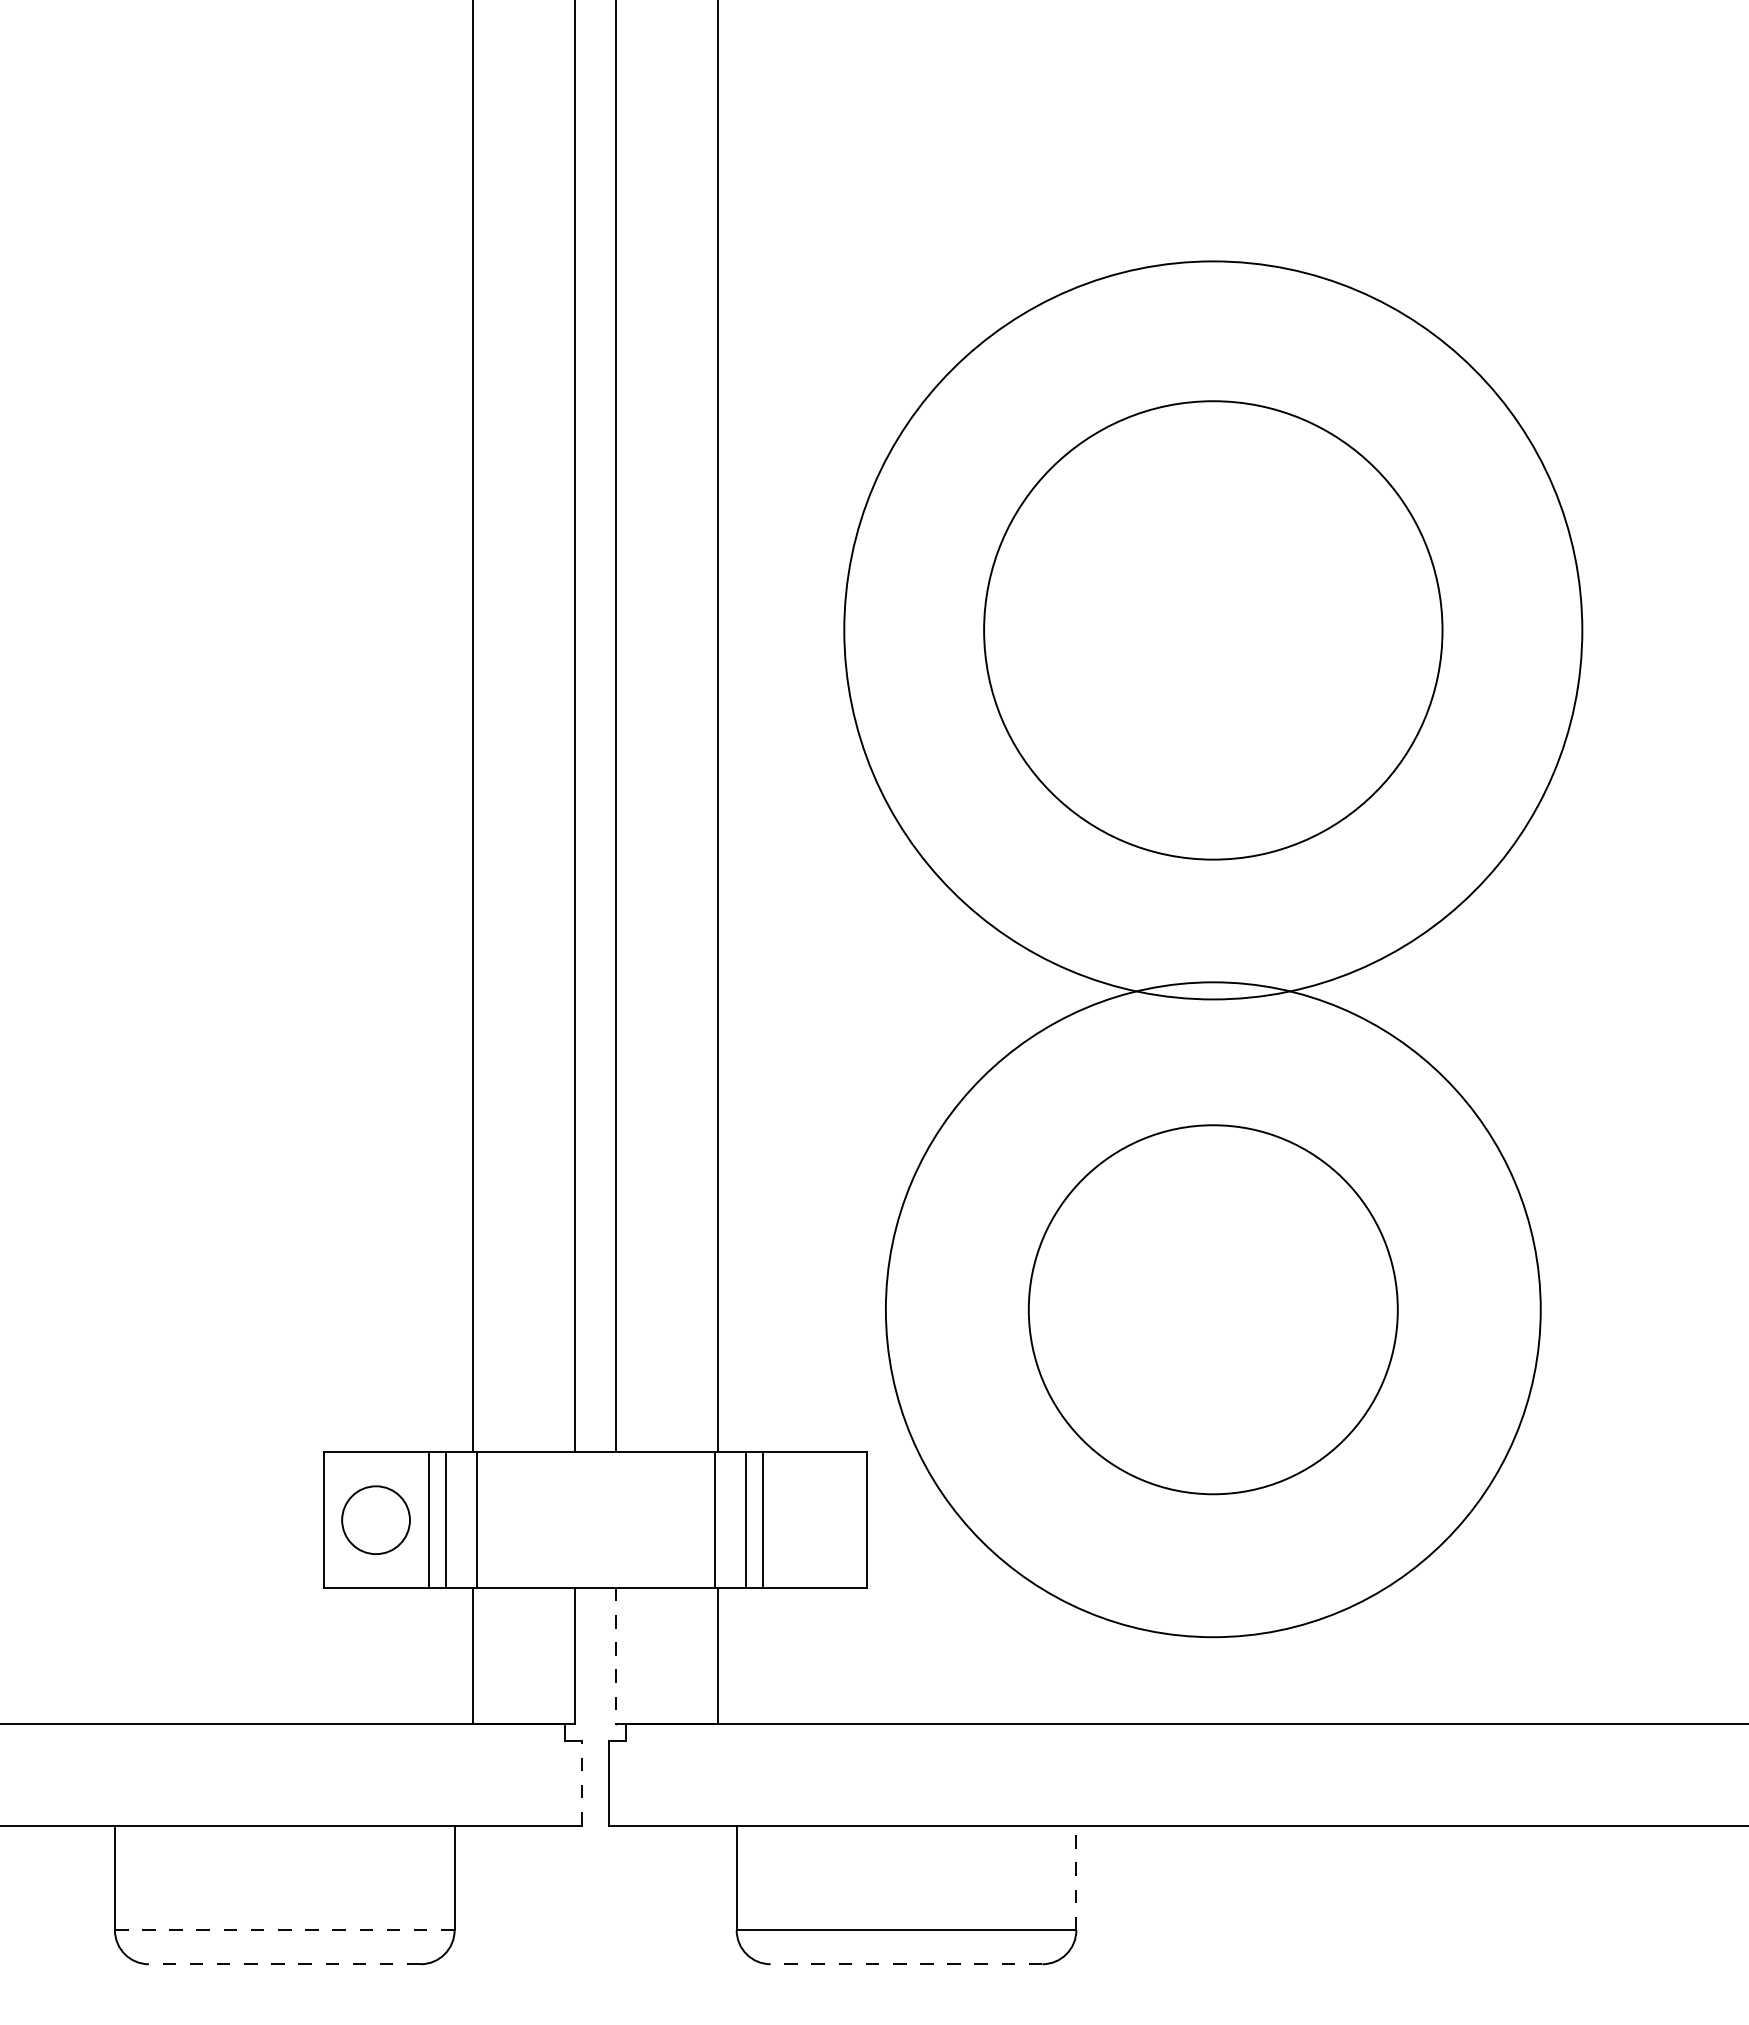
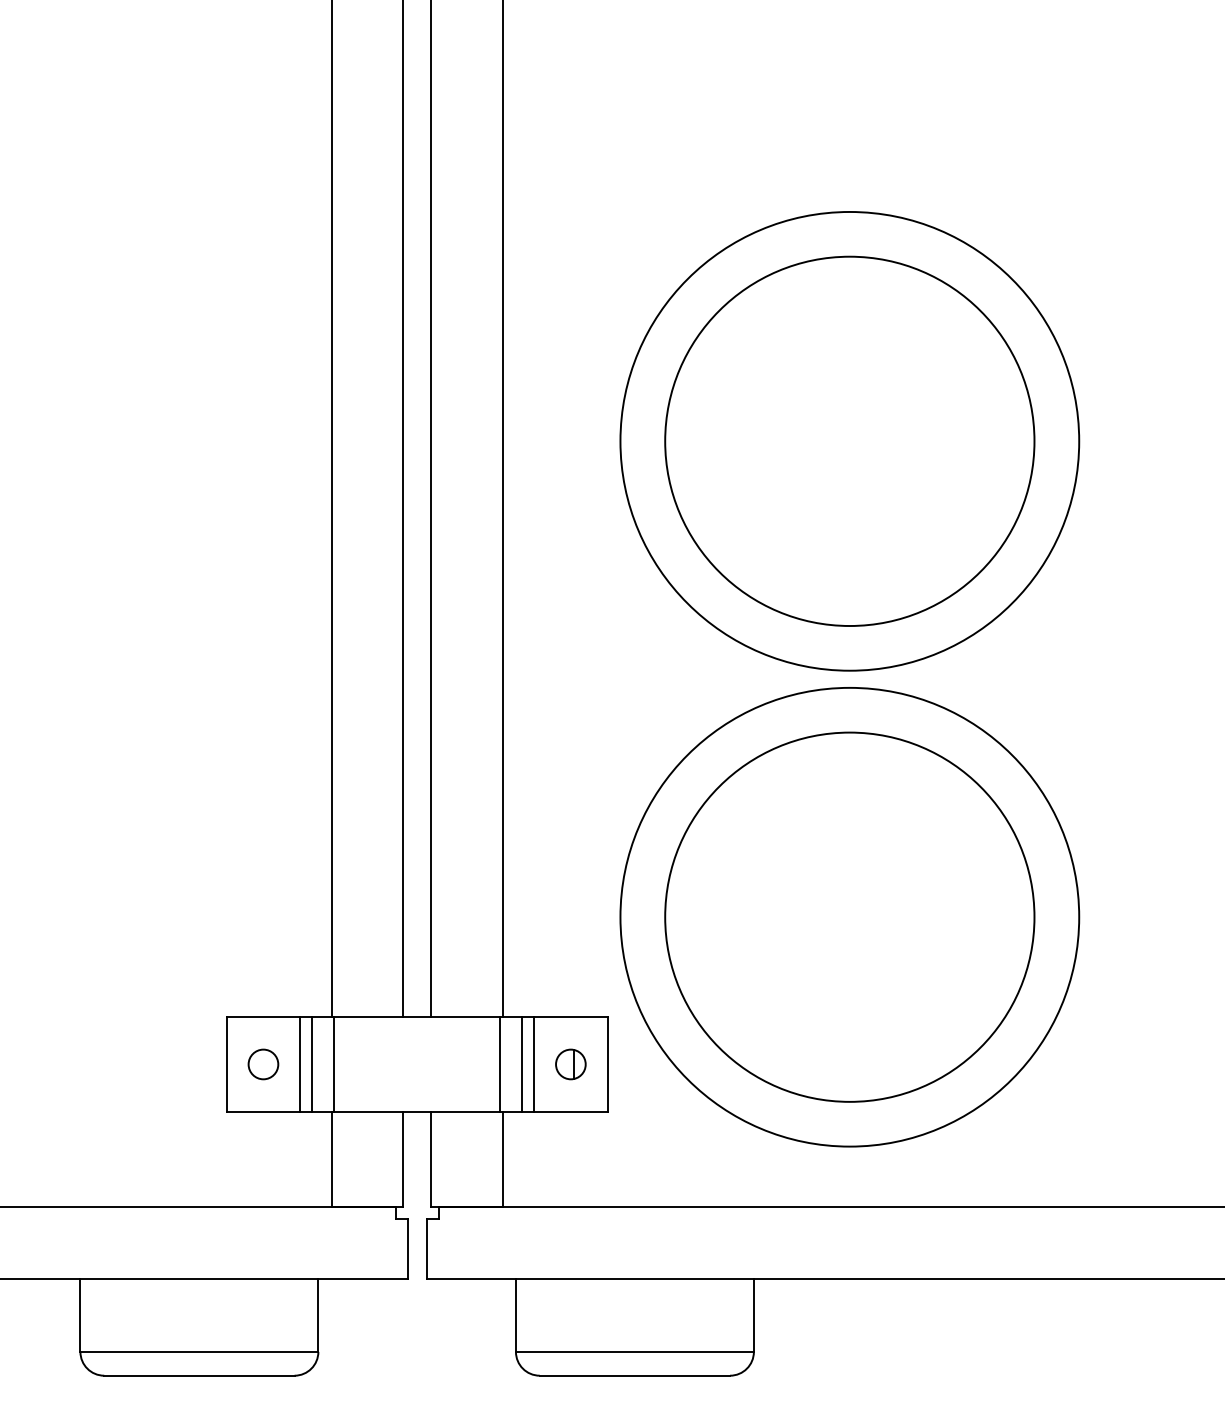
circle: (1212, 629) -> (849, 440), size x1.43
circle: (1212, 630) -> (849, 441), size x0.71
circle: (1212, 1309) -> (849, 917), size x1.43
circle: (376, 1519) -> (263, 1064), size x0.62
part: (815, 1519) -> (571, 1064), added
line: (616, 1655) -> (431, 1159), dashed -> solid
line: (582, 1782) -> (407, 1248), dashed -> solid
line: (1076, 1877) -> (754, 1314), dashed -> solid
line: (284, 1930) -> (199, 1352), dashed -> solid
line: (284, 1964) -> (199, 1375), dashed -> solid
line: (906, 1964) -> (634, 1375), dashed -> solid

